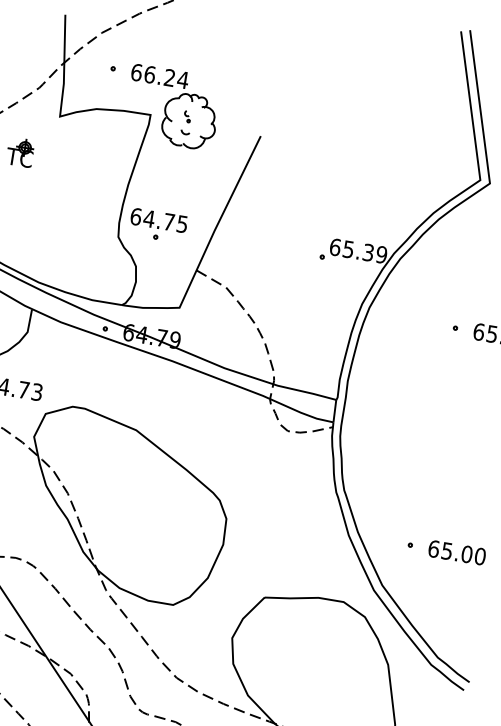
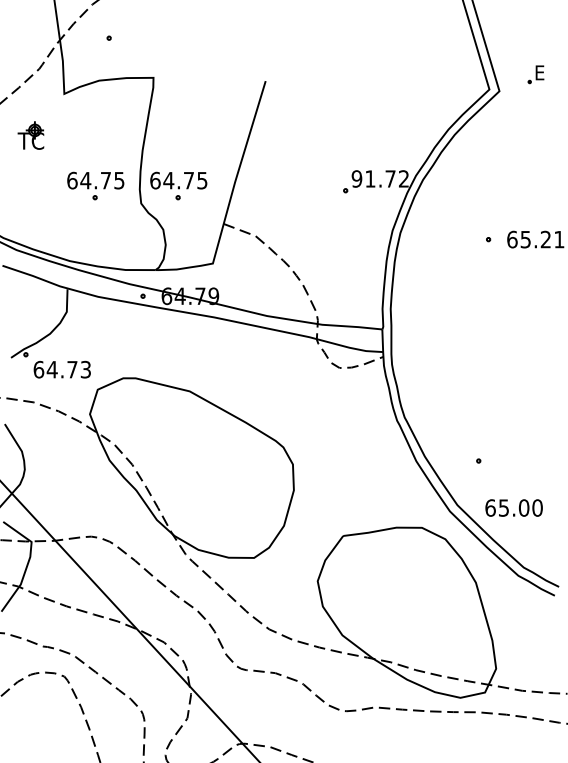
part: (172, 107) -> (173, 67), removed
part: (76, 211) -> (95, 185), added
text: (358, 250) -> (380, 178), 65.39 -> 91.72
text: (456, 552) -> (513, 507), moved

